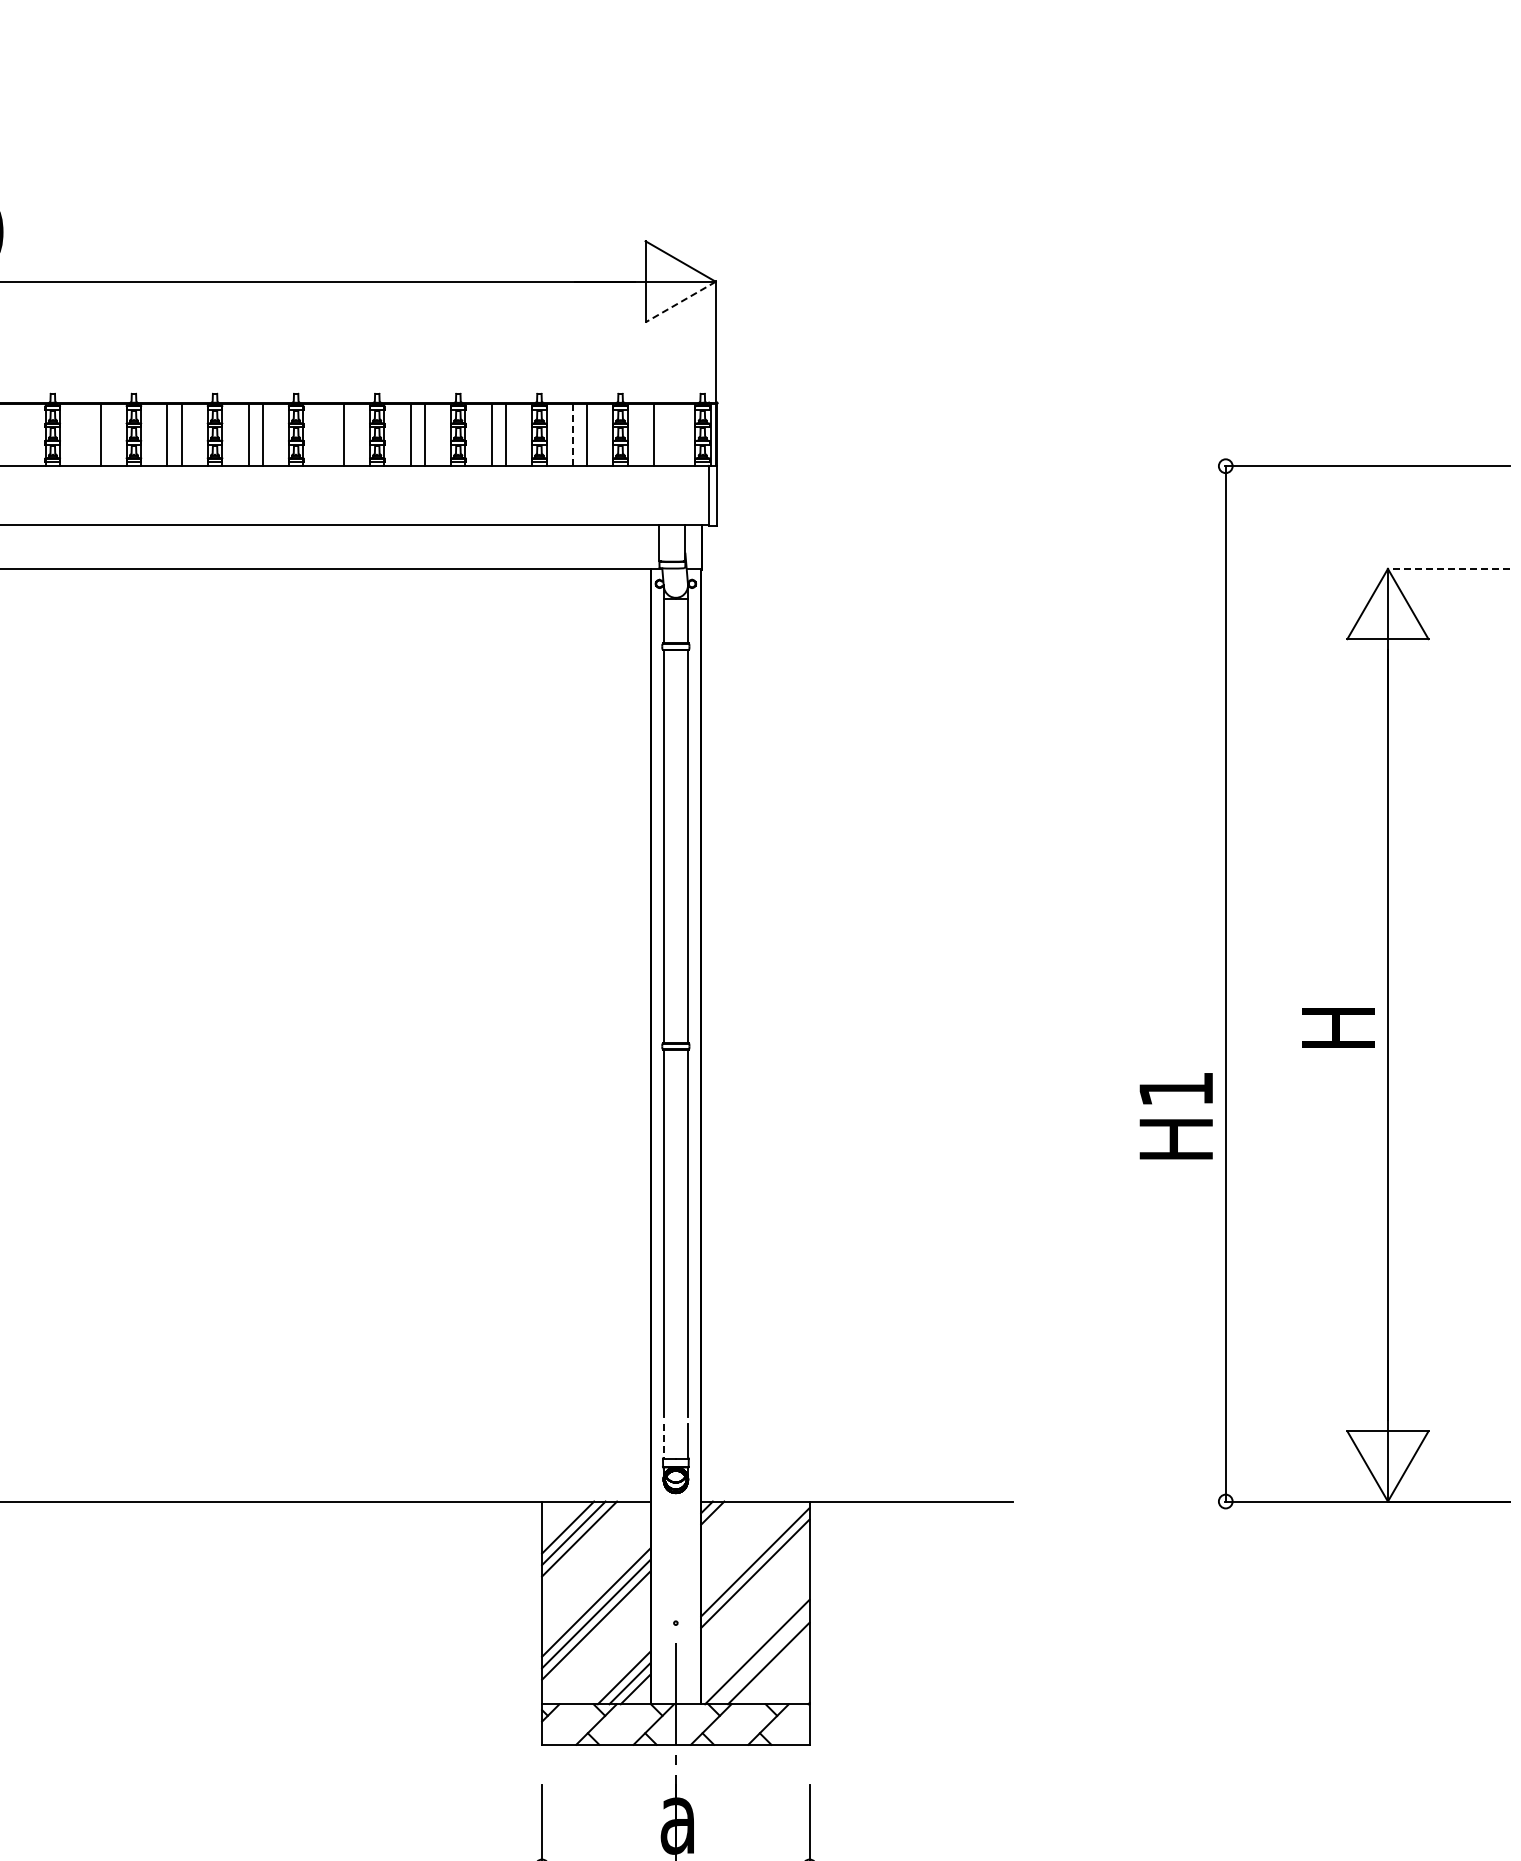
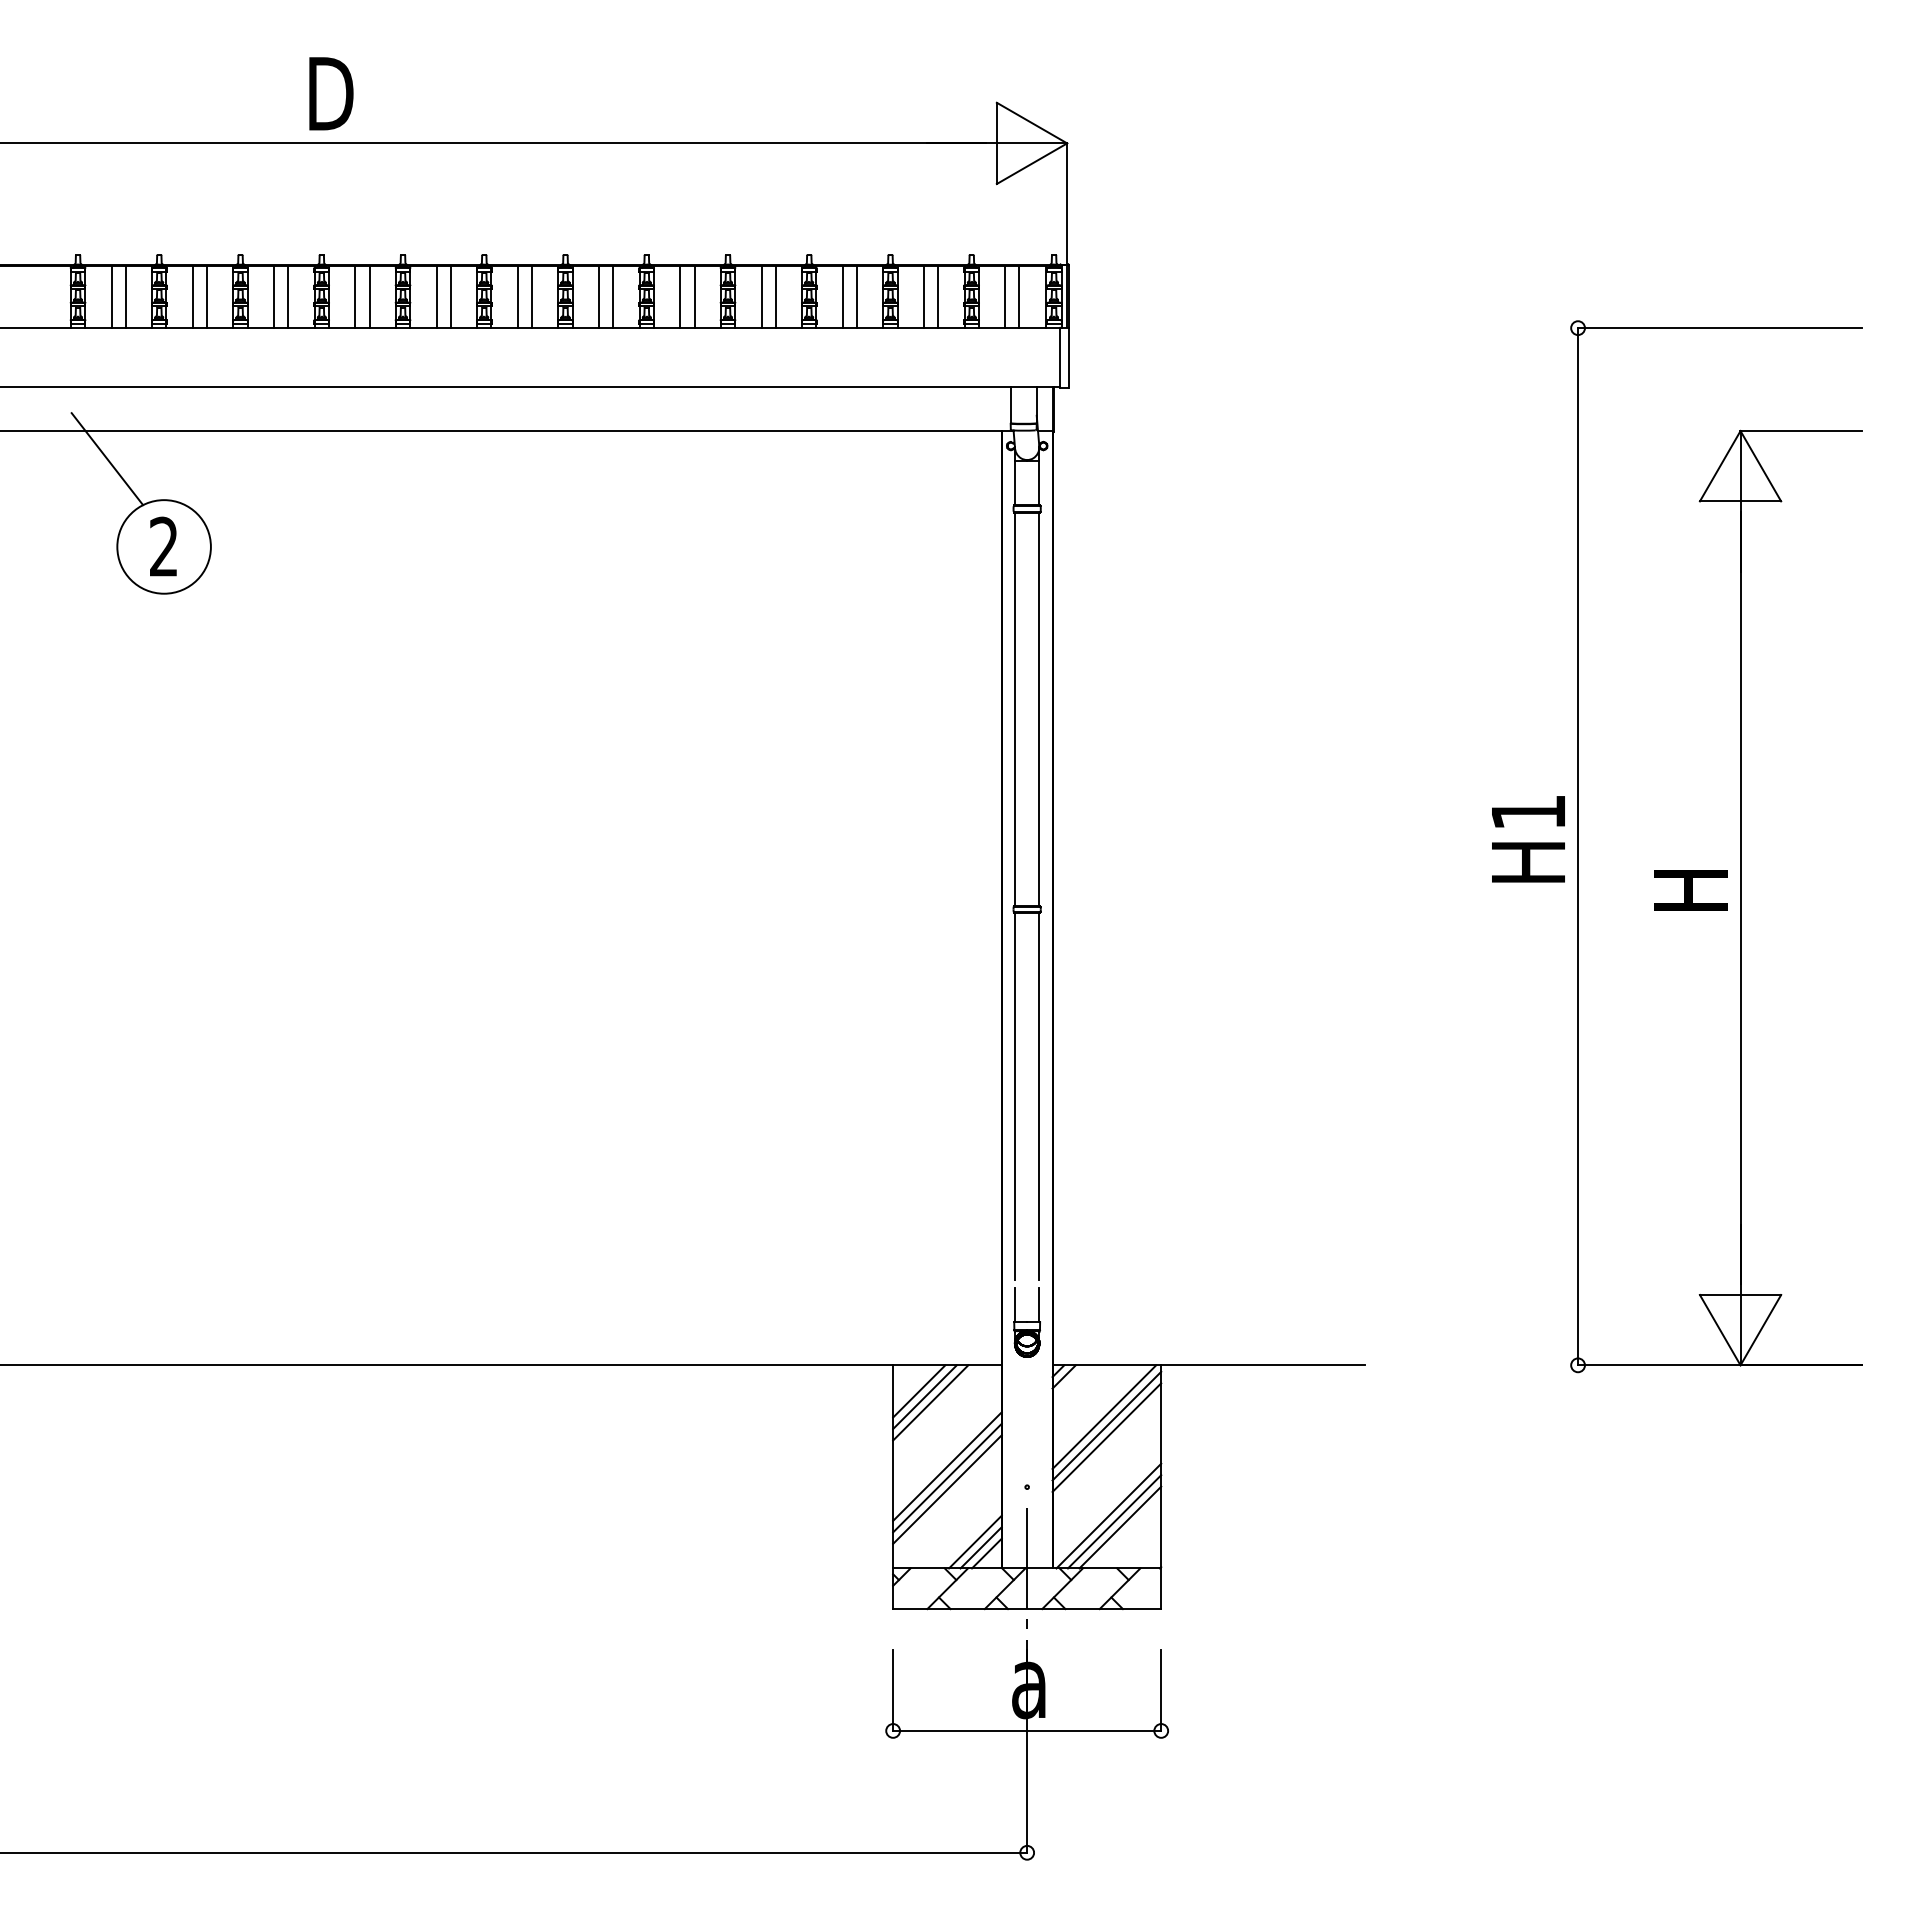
line: (681, 301) -> (1032, 163), dashed -> solid
line: (5, 434) -> (355, 296), added
line: (19, 434) -> (369, 296), added
line: (86, 434) -> (436, 296), added
line: (329, 434) -> (680, 296), added
line: (668, 434) -> (1019, 296), added
line: (573, 435) -> (924, 297), dashed -> solid
line: (1447, 569) -> (1800, 431), dashed -> solid
text: (1176, 1116) -> (1528, 839), moved
line: (664, 1441) -> (1015, 1305), dashed -> solid
line: (753, 1552) -> (1104, 1416), added
line: (763, 1657) -> (1114, 1521), added

